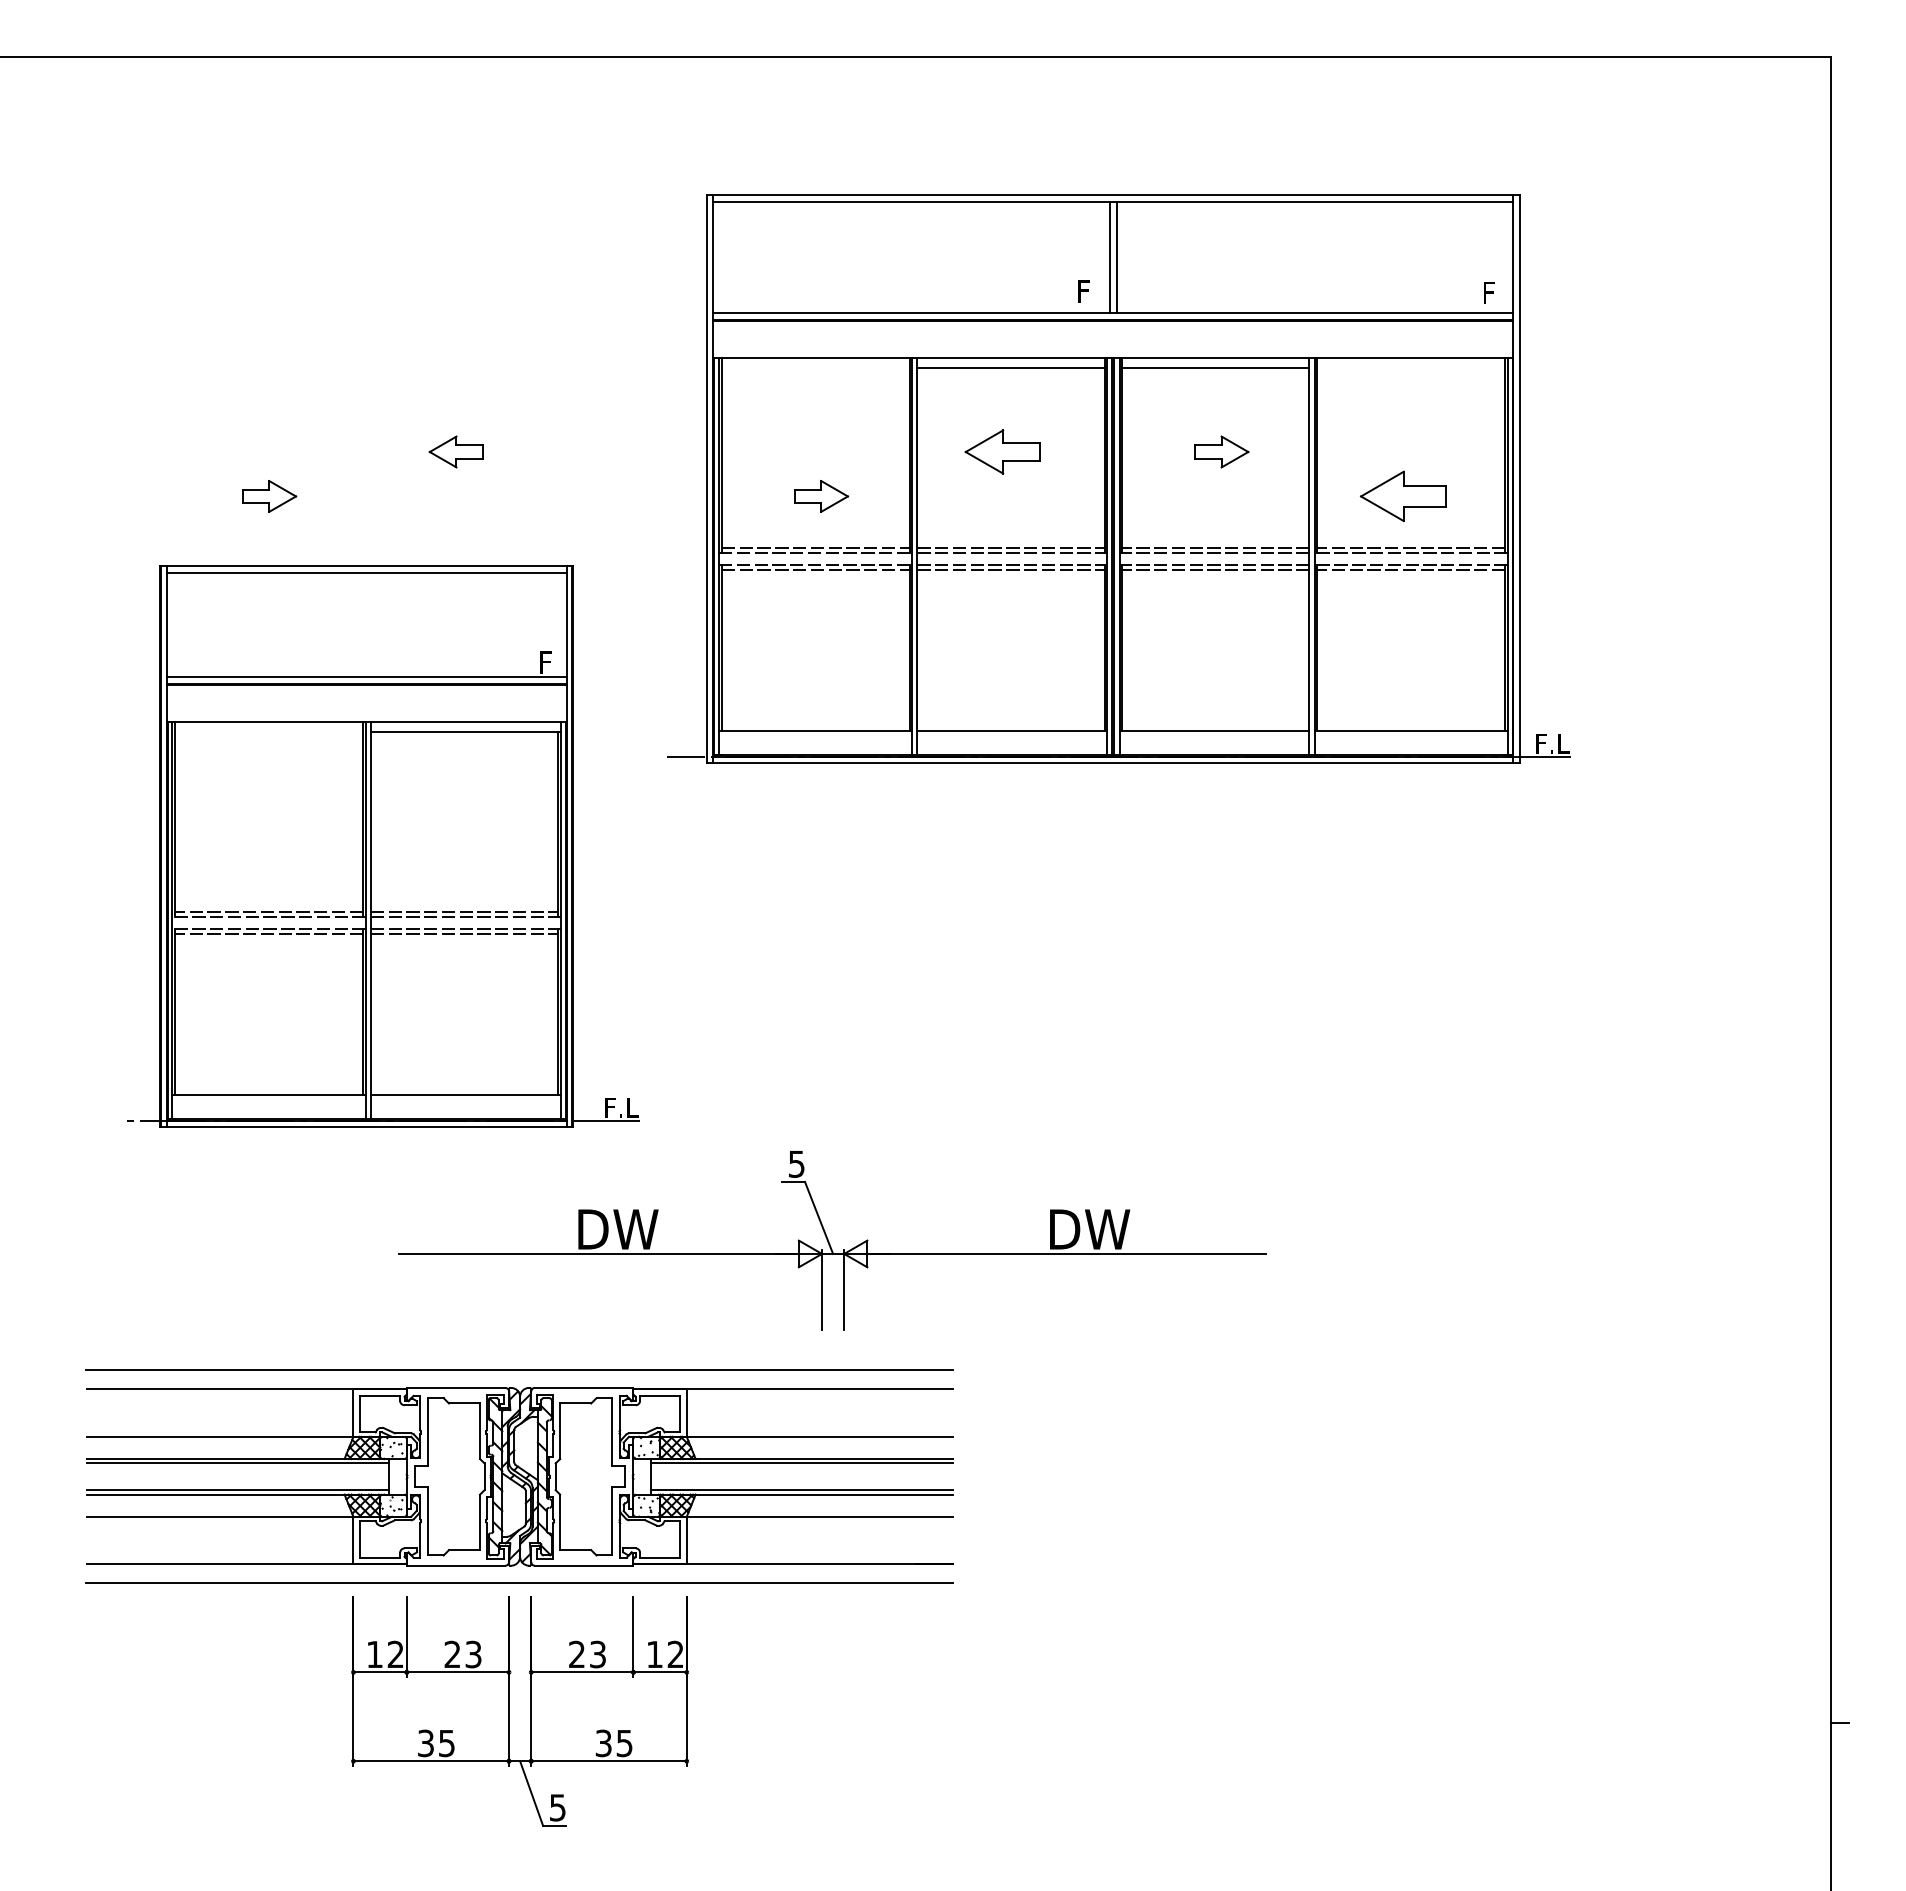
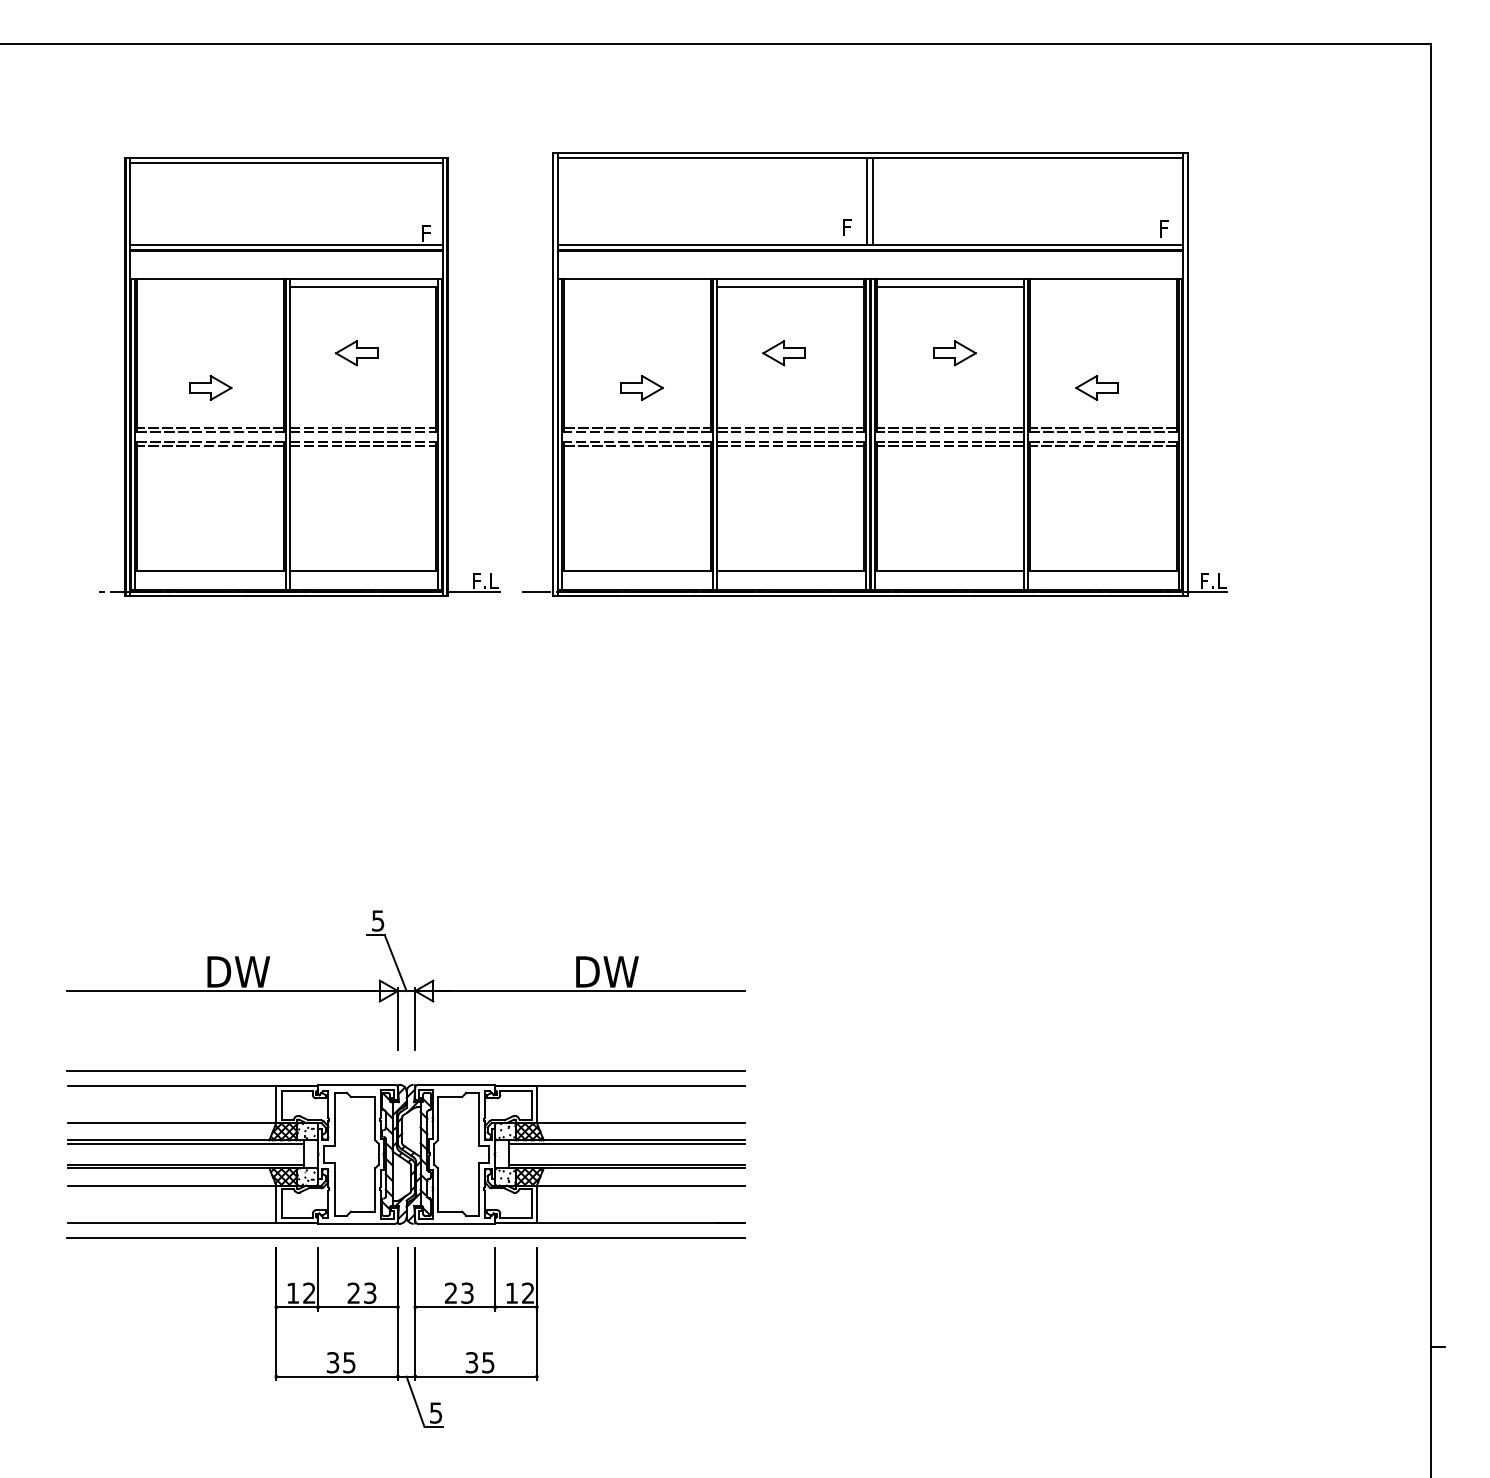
part: (1002, 451) -> (783, 352), size x0.71
part: (1402, 496) -> (1096, 388), size x0.62
part: (383, 846) -> (299, 377), moved
part: (832, 1240) -> (406, 980), moved

